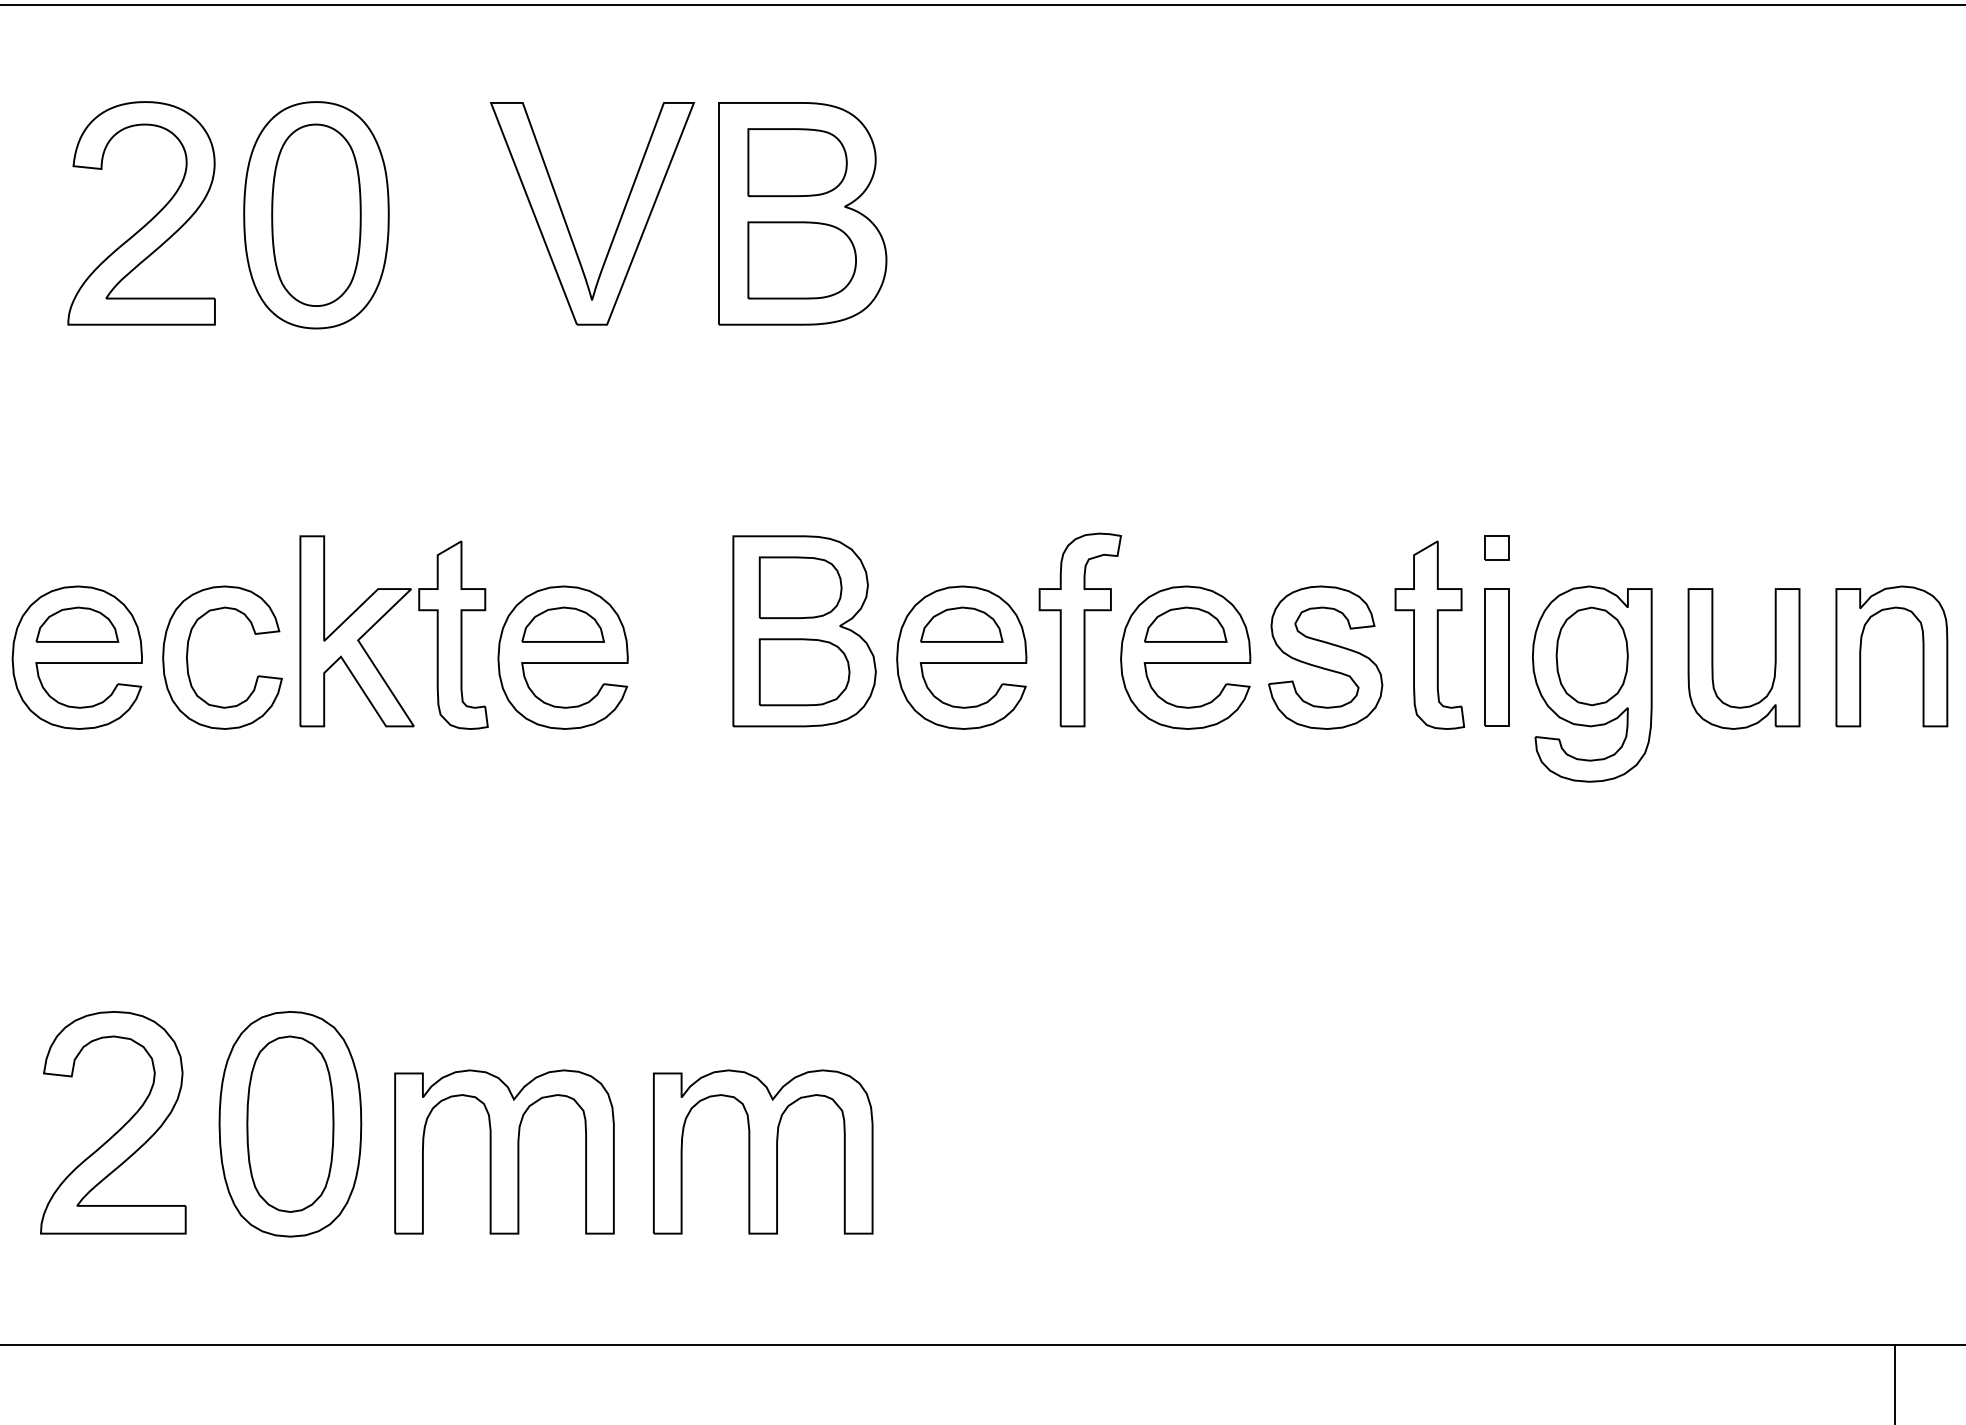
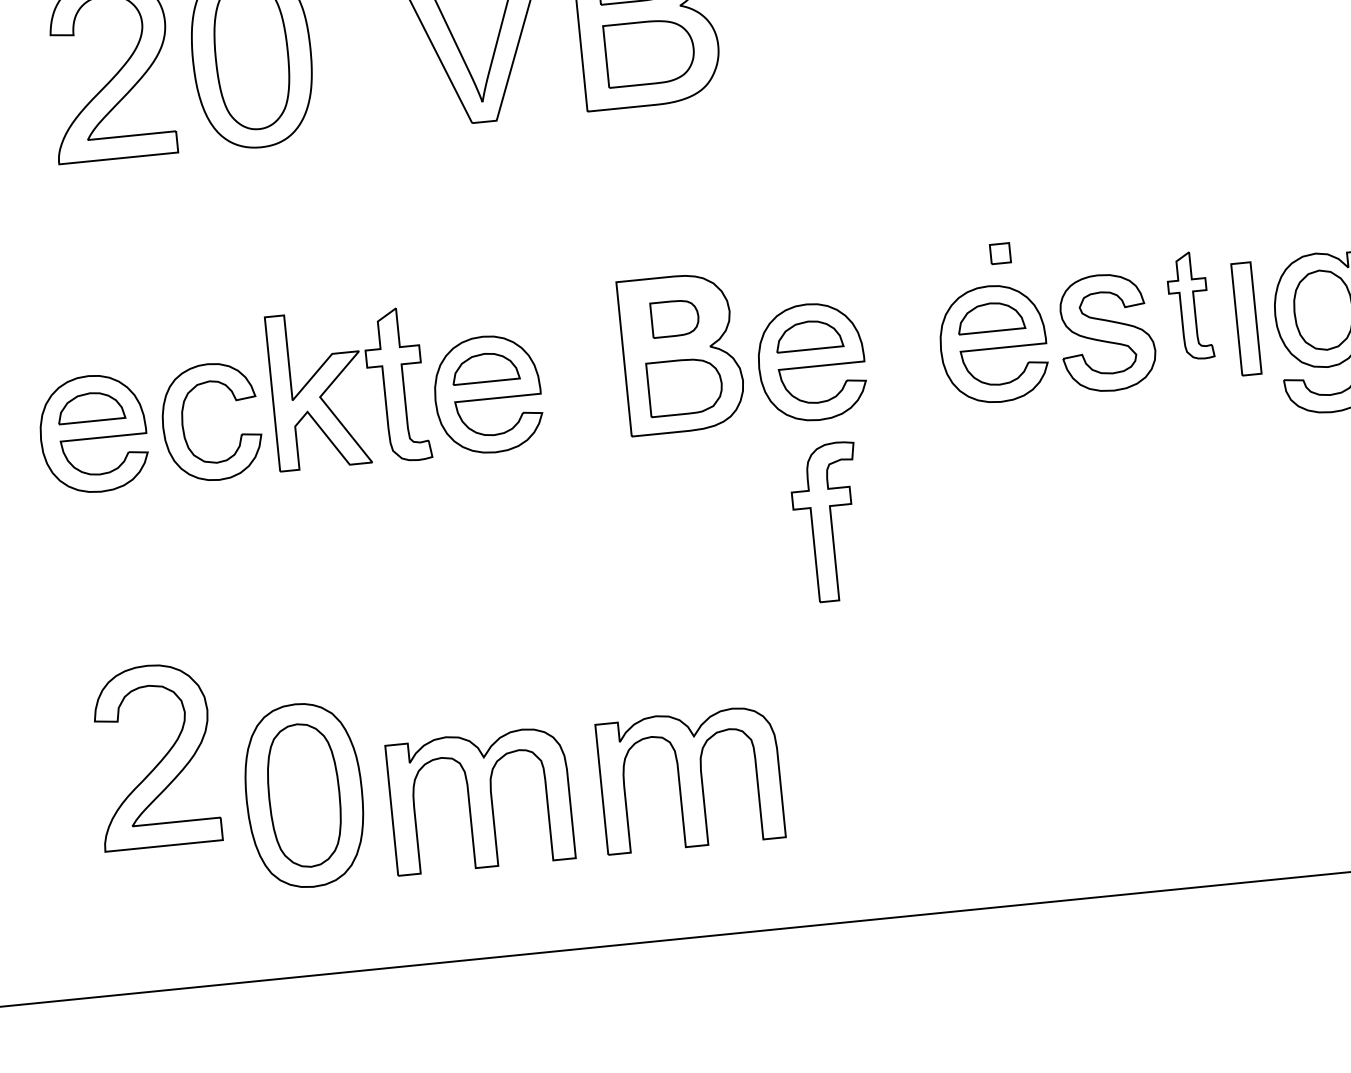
part: (1496, 547) -> (999, 253), moved
part: (800, 587) -> (675, 318), size x0.7
part: (1079, 629) -> (827, 522), moved
part: (1429, 634) -> (1189, 305), size x0.7
part: (119, 1128) -> (160, 760), moved

